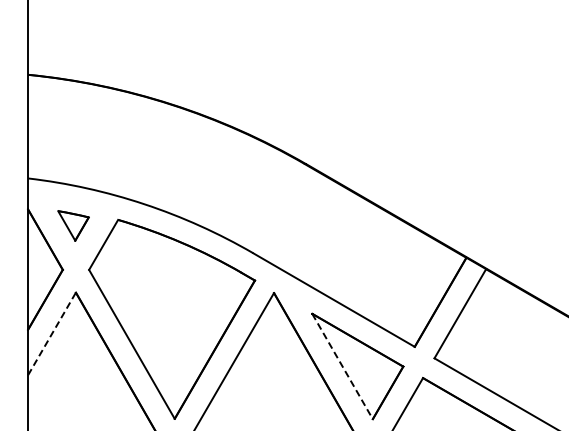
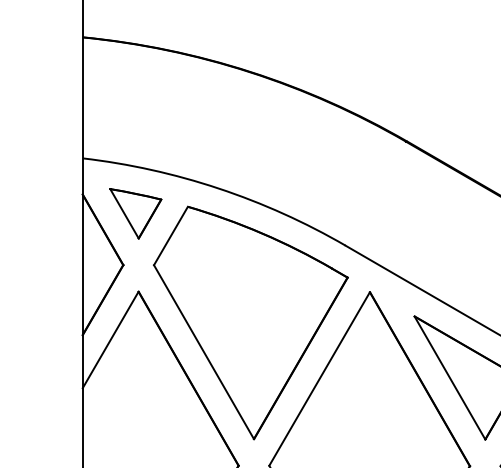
part: (73, 225) -> (135, 213), size x1.43
line: (52, 333) -> (111, 339), dashed -> solid
line: (342, 366) -> (449, 377), dashed -> solid

